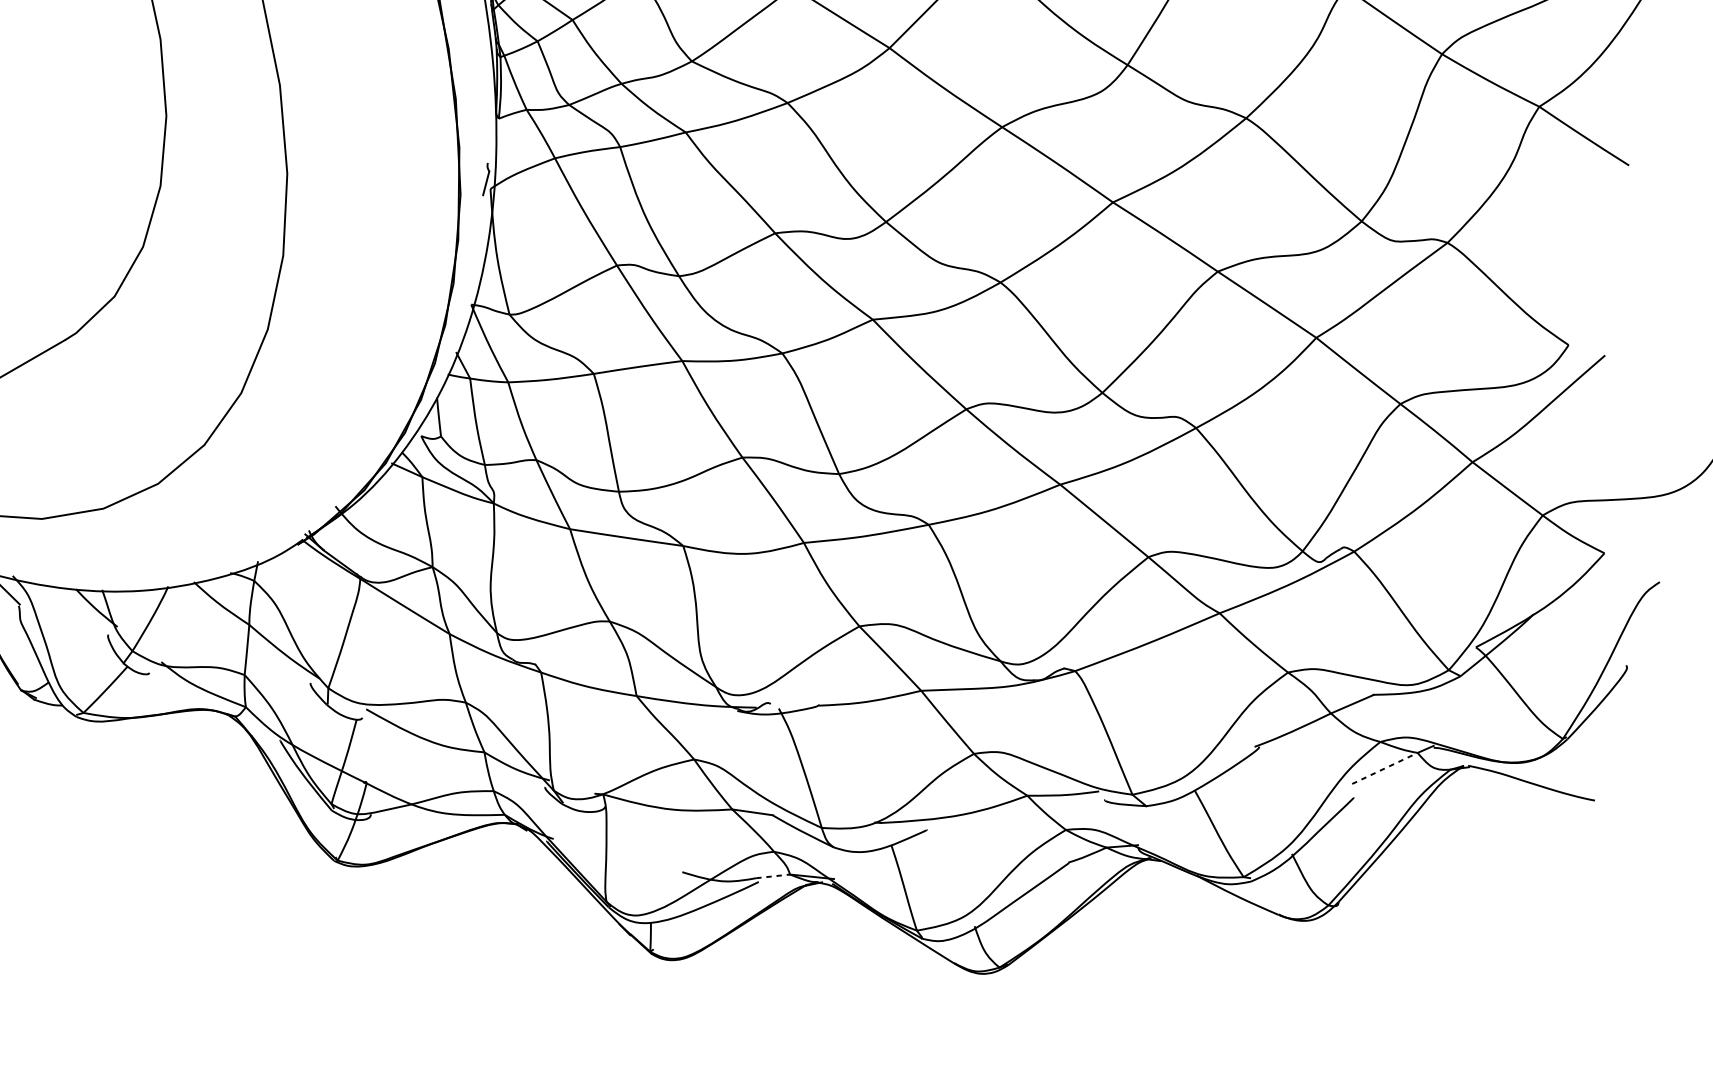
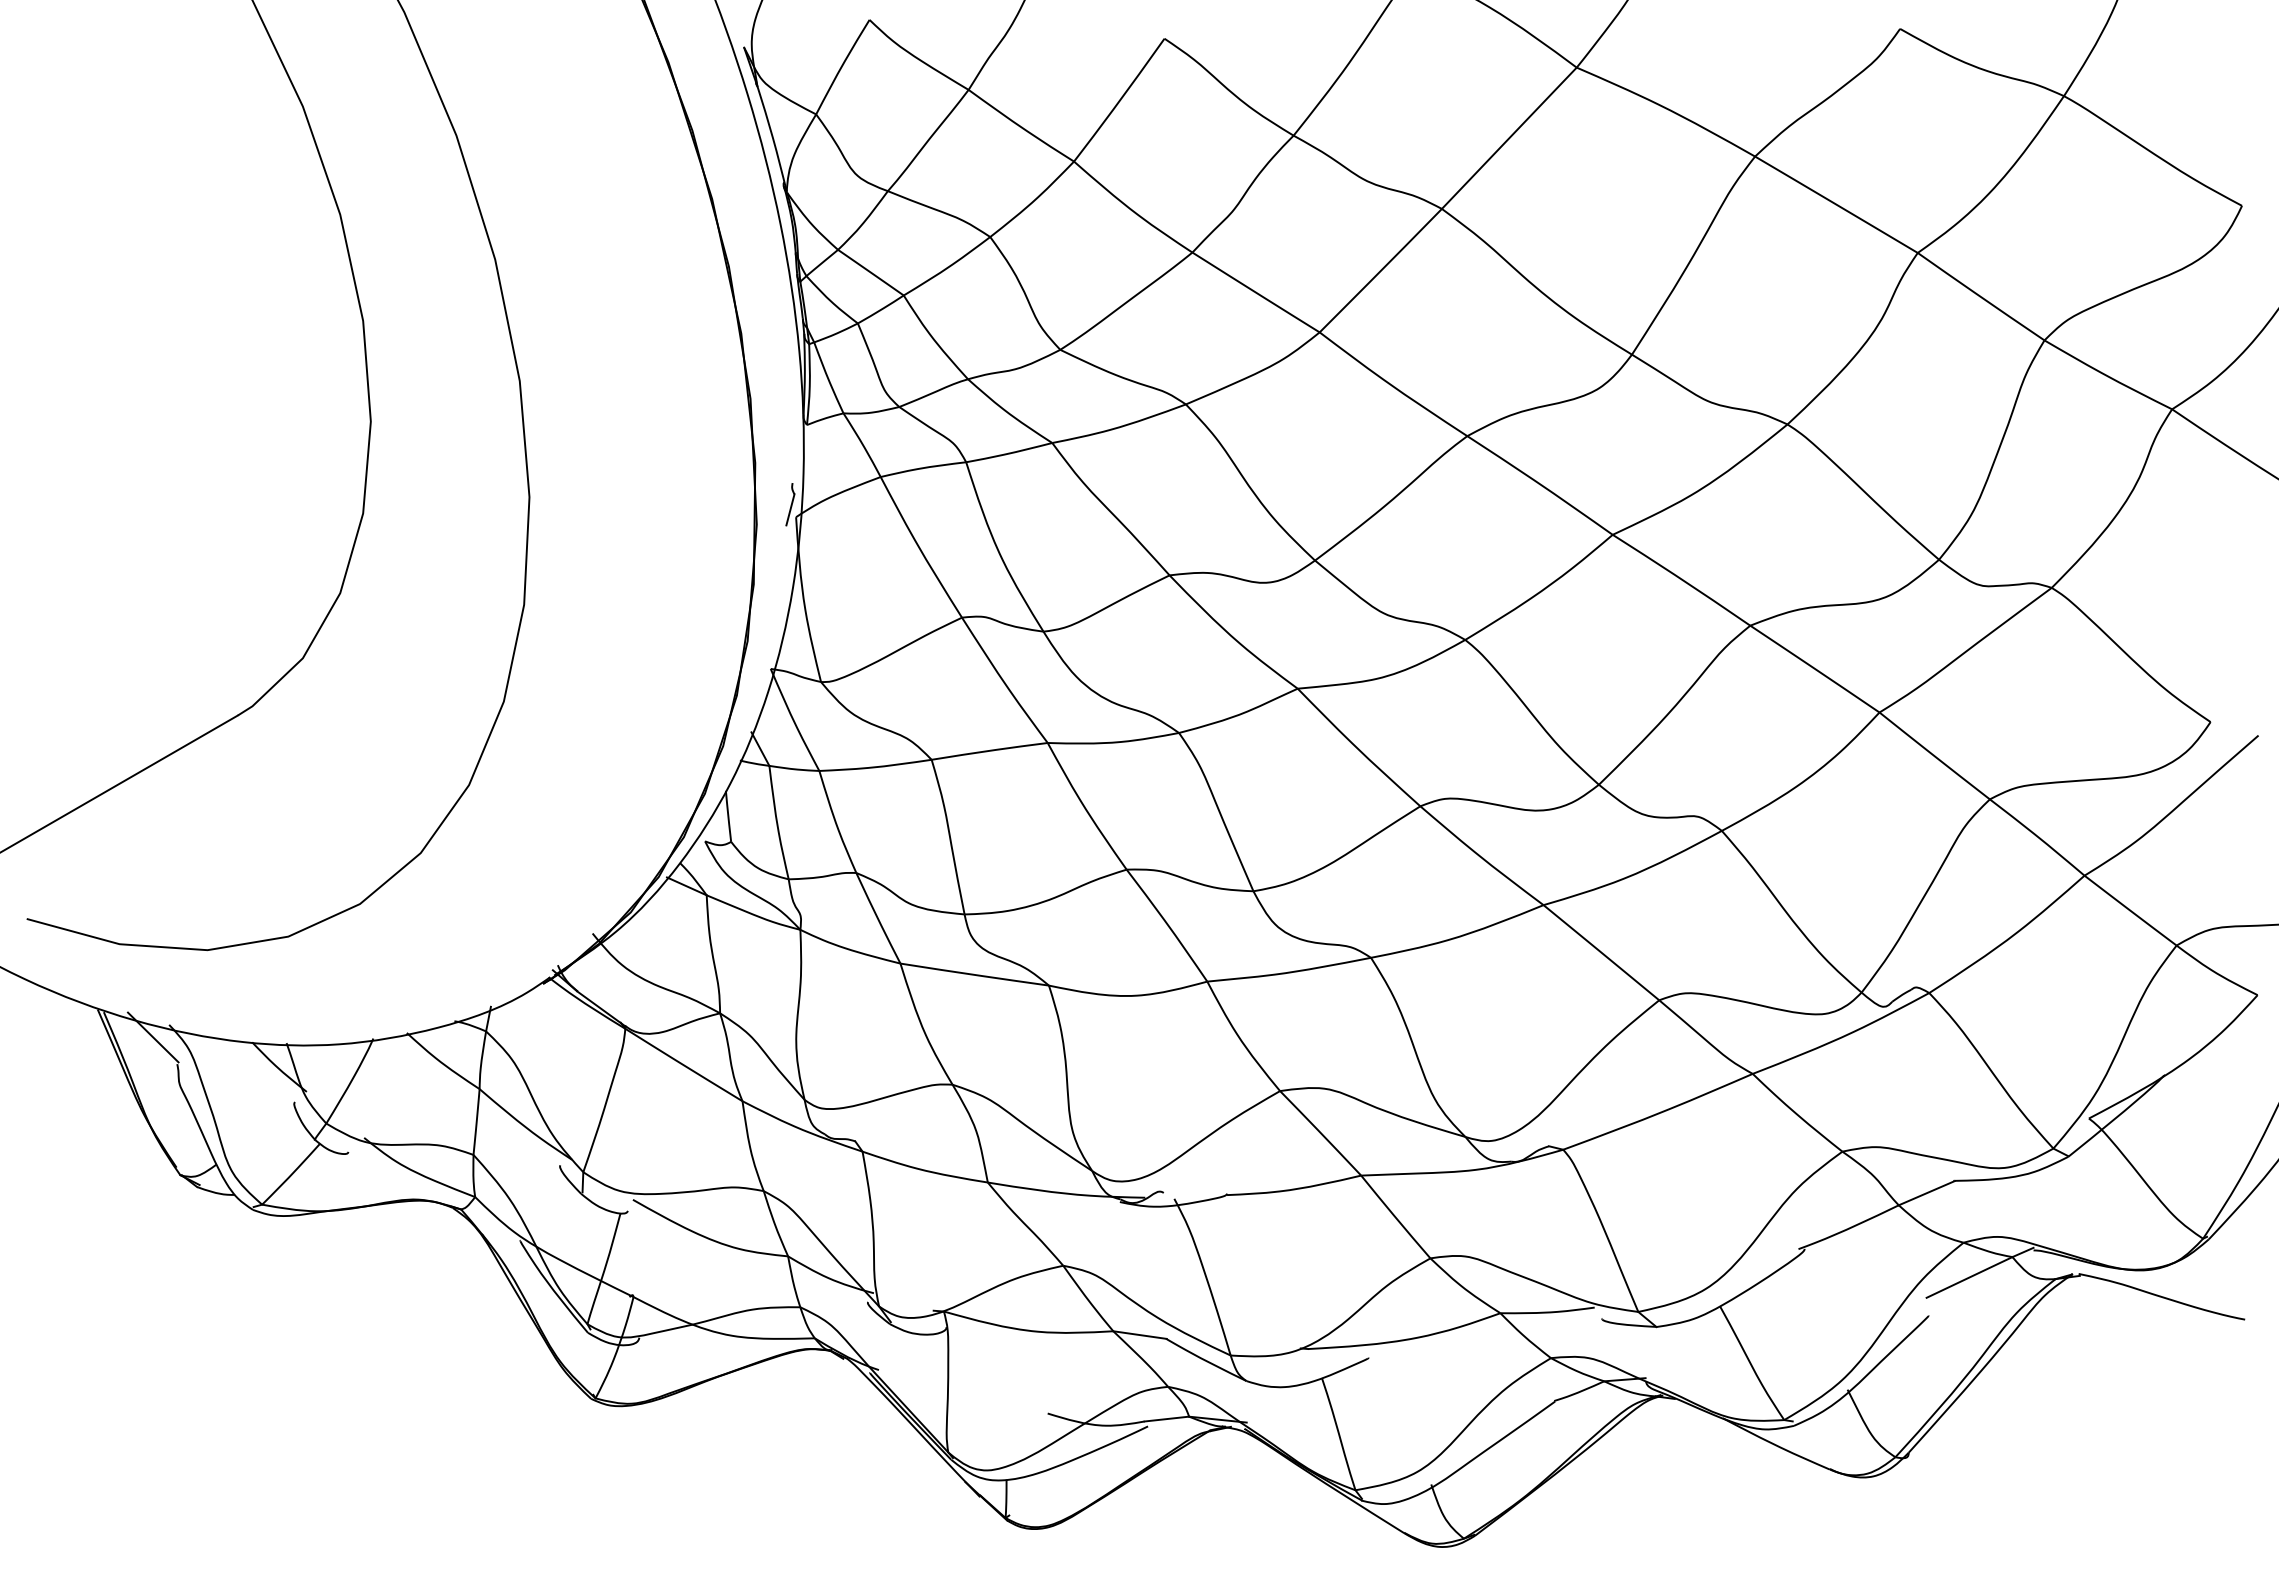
line: (1384, 768) -> (1969, 1277), dashed -> solid
line: (773, 876) -> (1167, 1419), dashed -> solid

